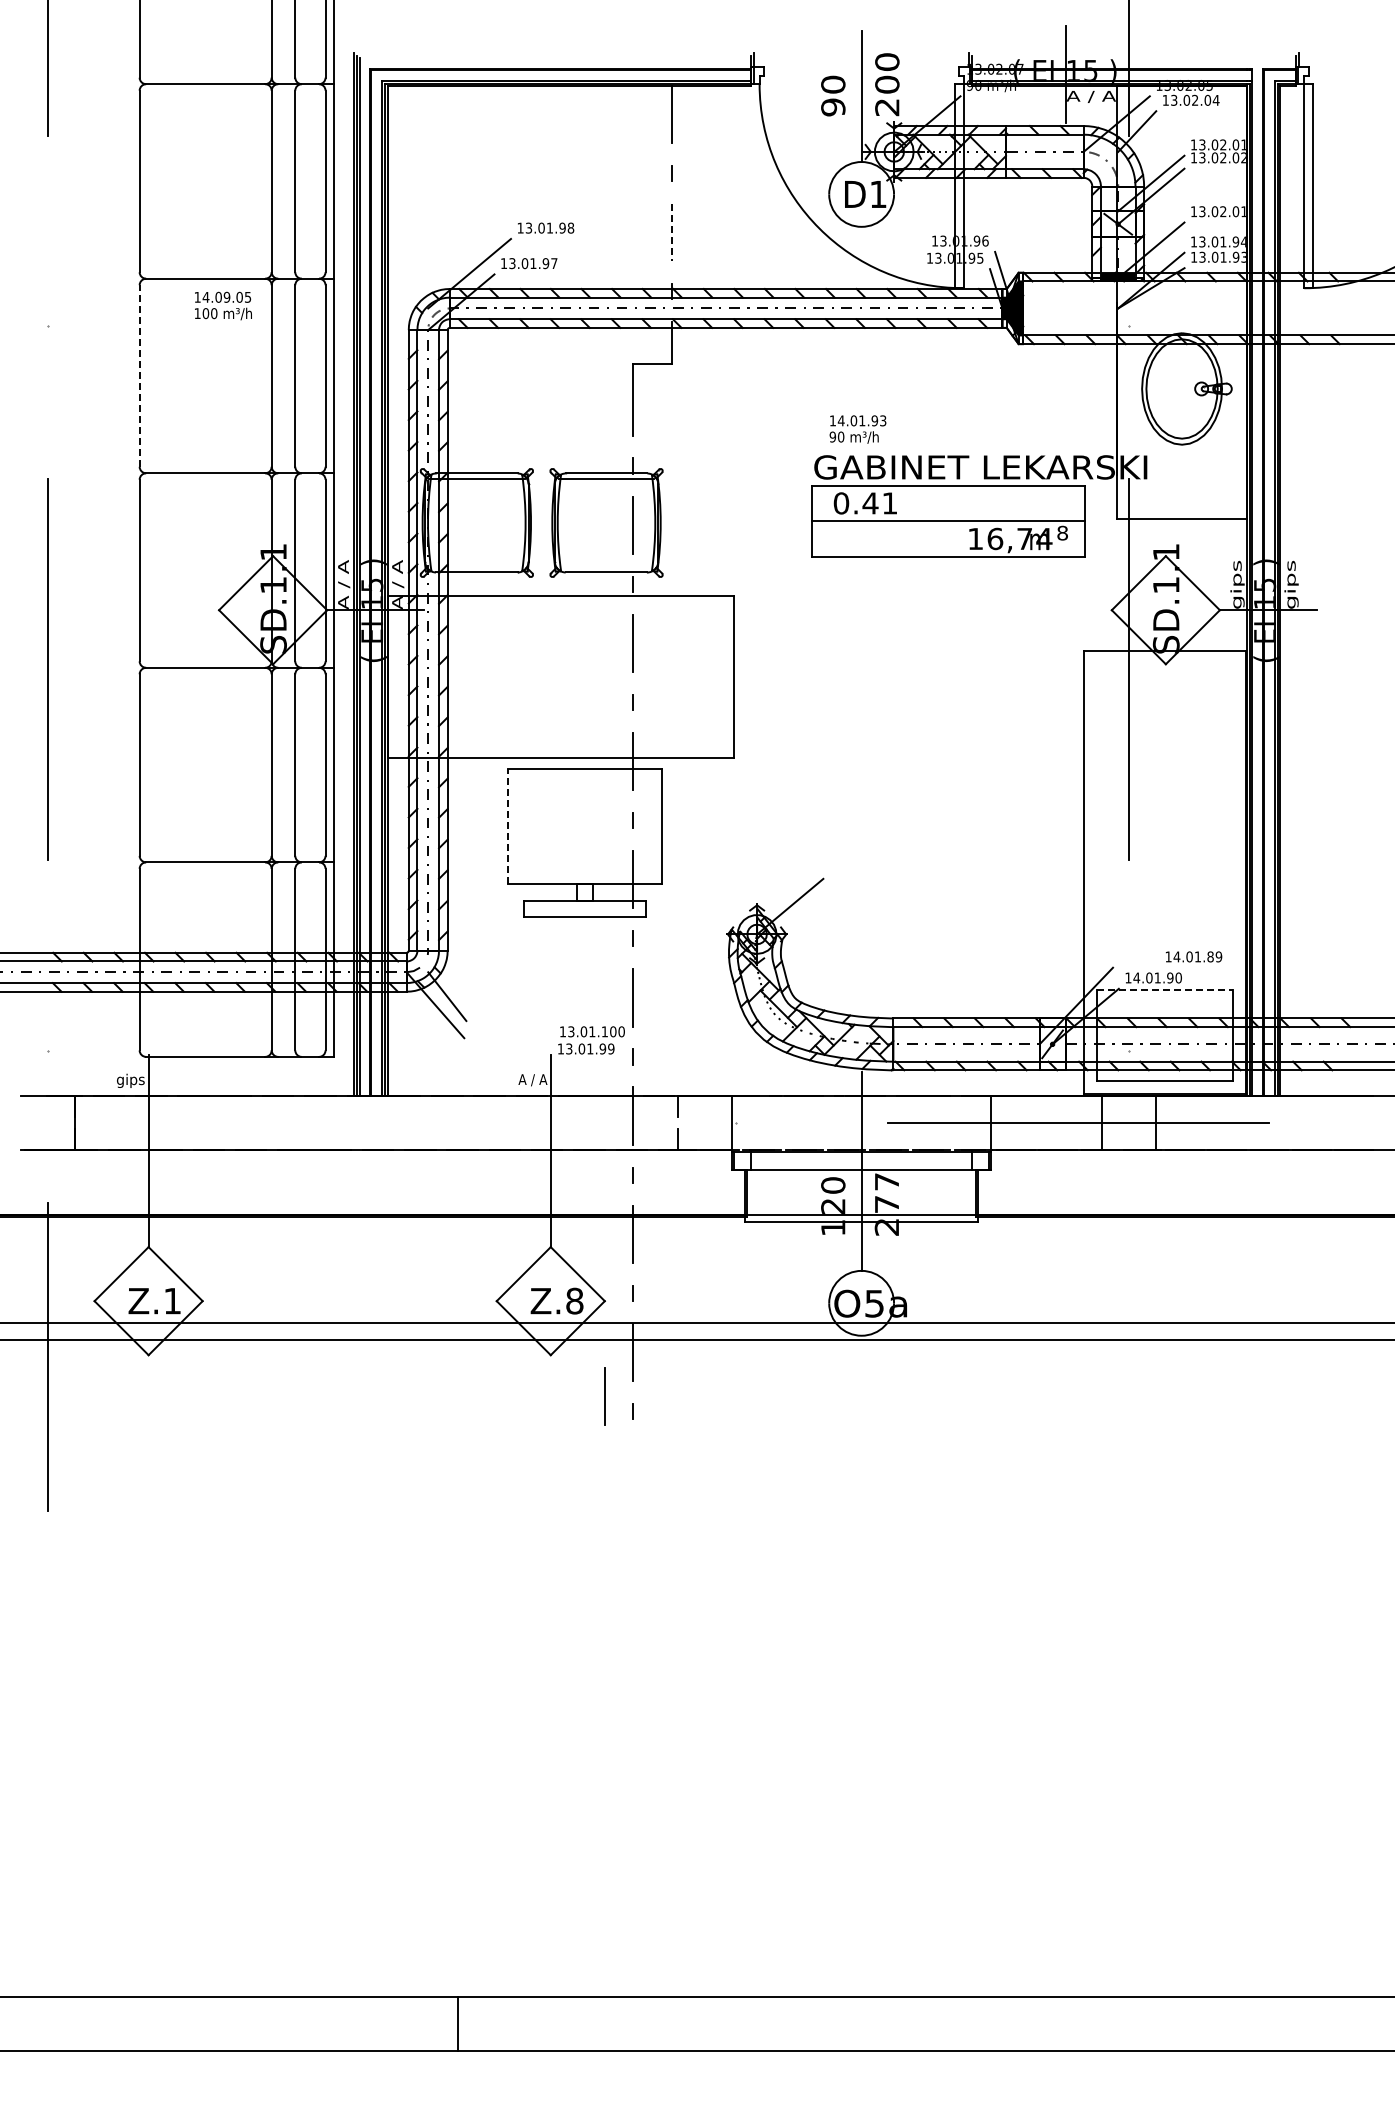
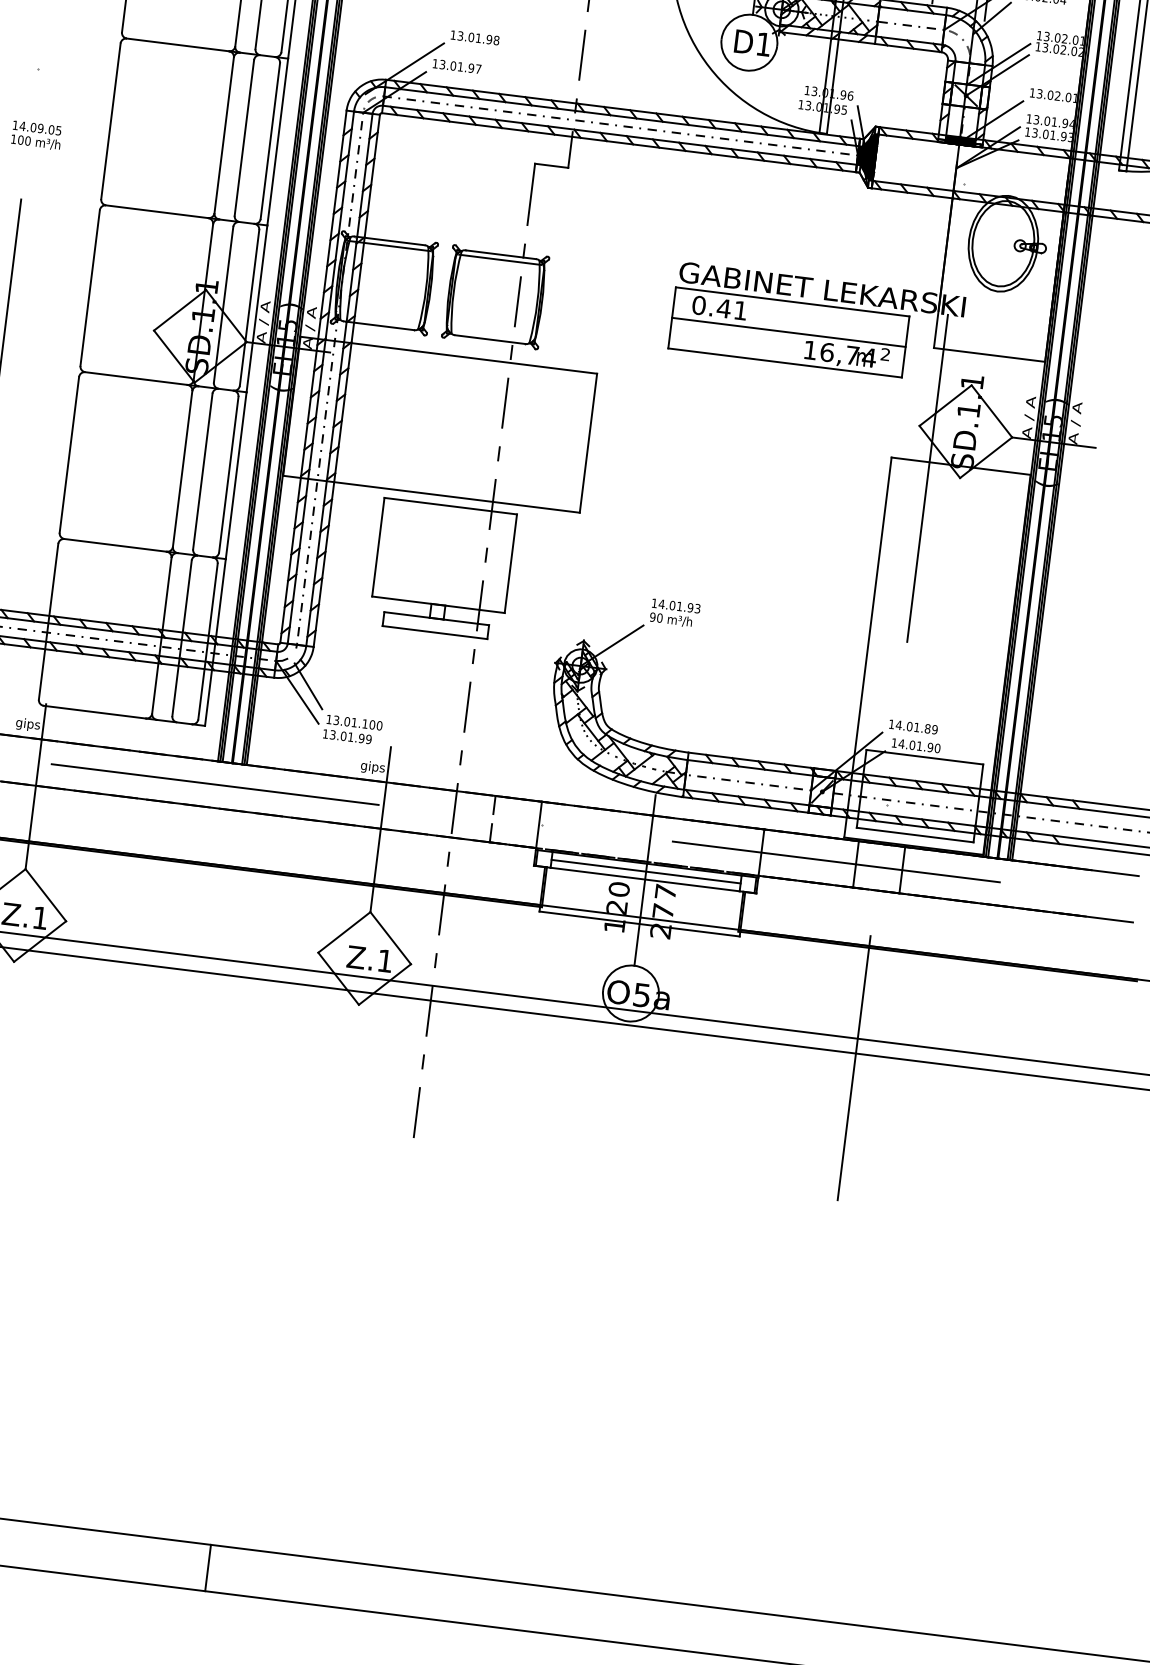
line: (671, 232) -> (582, 55), dashed -> solid
text: (223, 305) -> (36, 135), moved
line: (139, 376) -> (110, 121), dashed -> solid
text: (857, 429) -> (674, 613), moved
text: (1062, 532) -> (885, 354), 8 -> 2
text: (1237, 584) -> (1030, 417), gips -> A / A
text: (1291, 584) -> (1076, 423), gips -> A / A
line: (507, 826) -> (378, 546), dashed -> solid
text: (1194, 956) -> (914, 726), moved
line: (1165, 989) -> (925, 756), dashed -> solid
text: (591, 1040) -> (352, 730), moved
text: (532, 1080) -> (372, 767), A / A -> gips
line: (353, 1122) -> (214, 784), added
line: (861, 1161) -> (646, 871), added
text: (574, 1300) -> (385, 960), Z.8 -> Z.1
line: (1128, 1357) -> (854, 1068), added
line: (604, 1396) -> (416, 1112), moved

